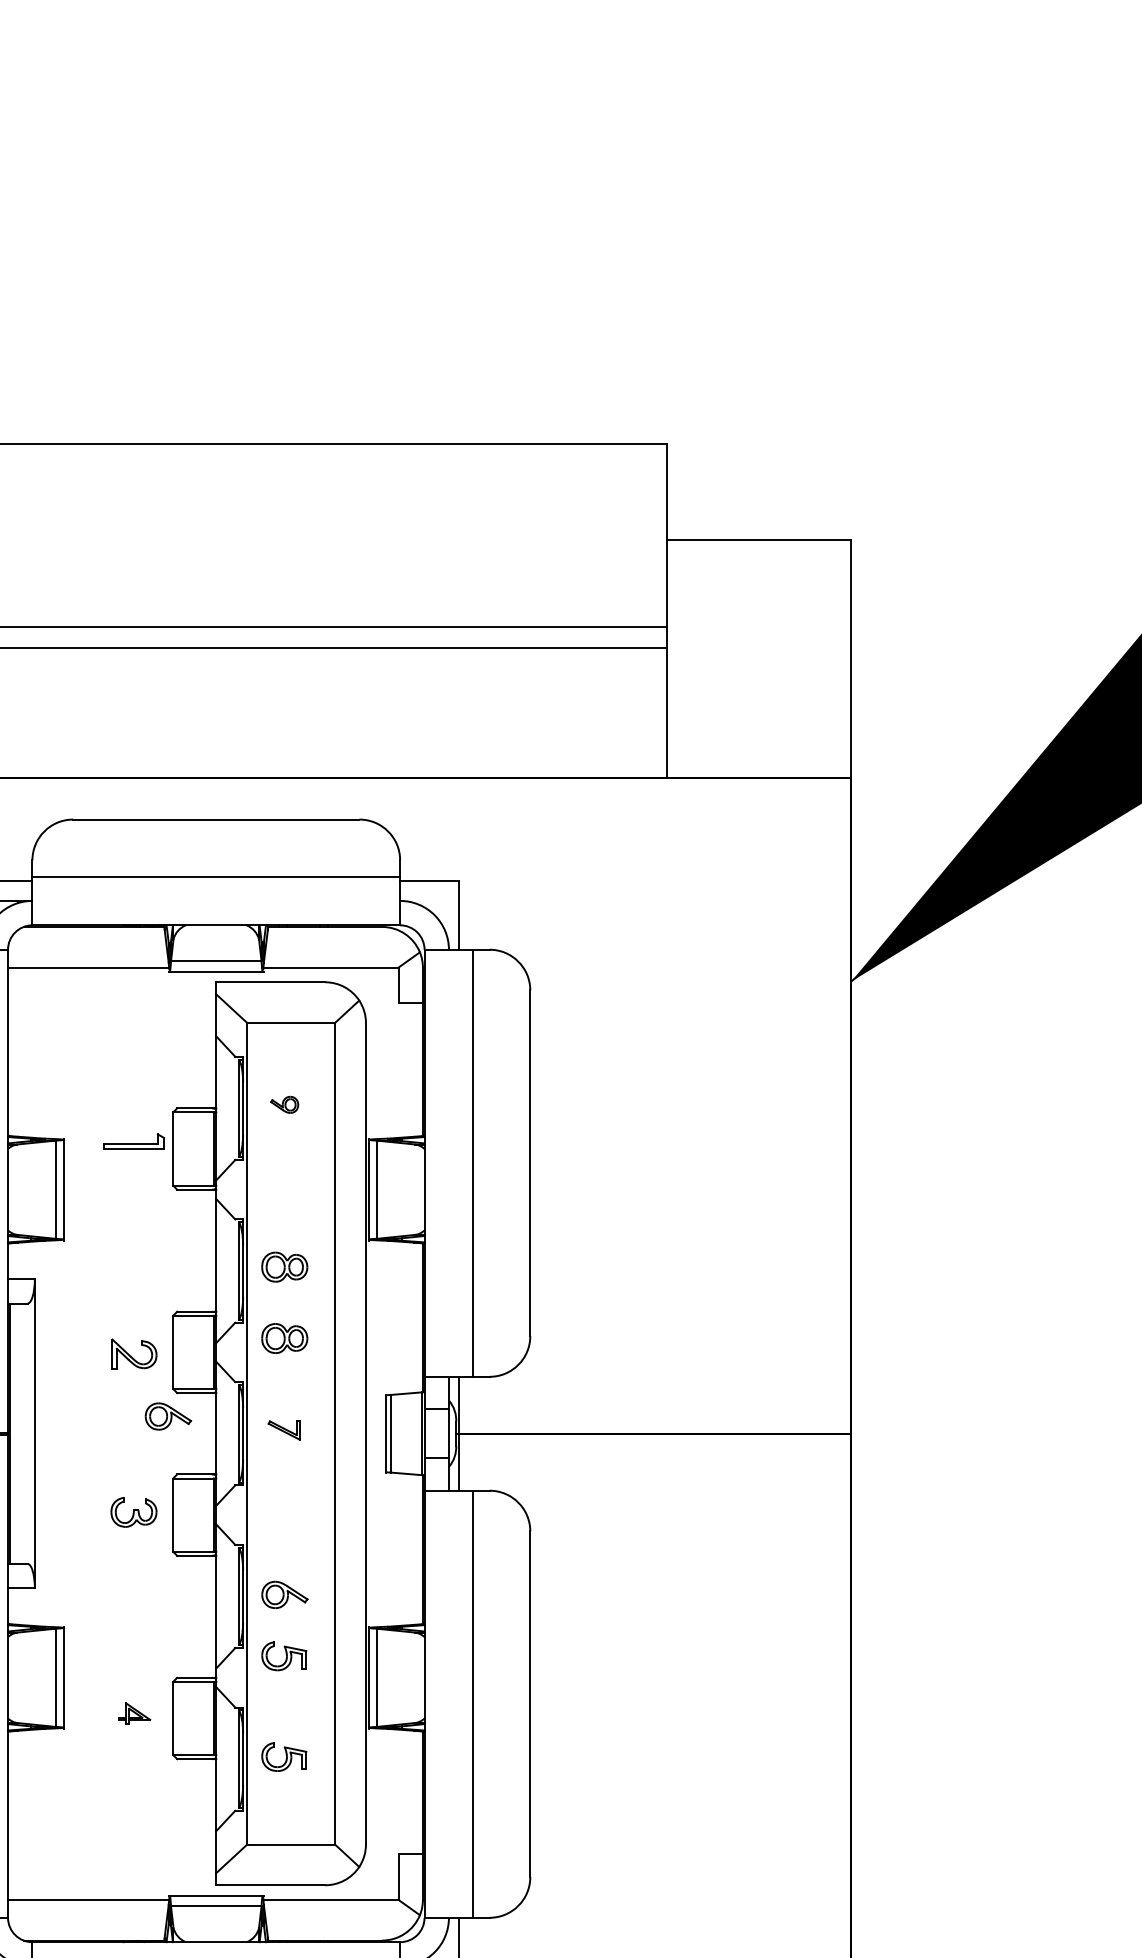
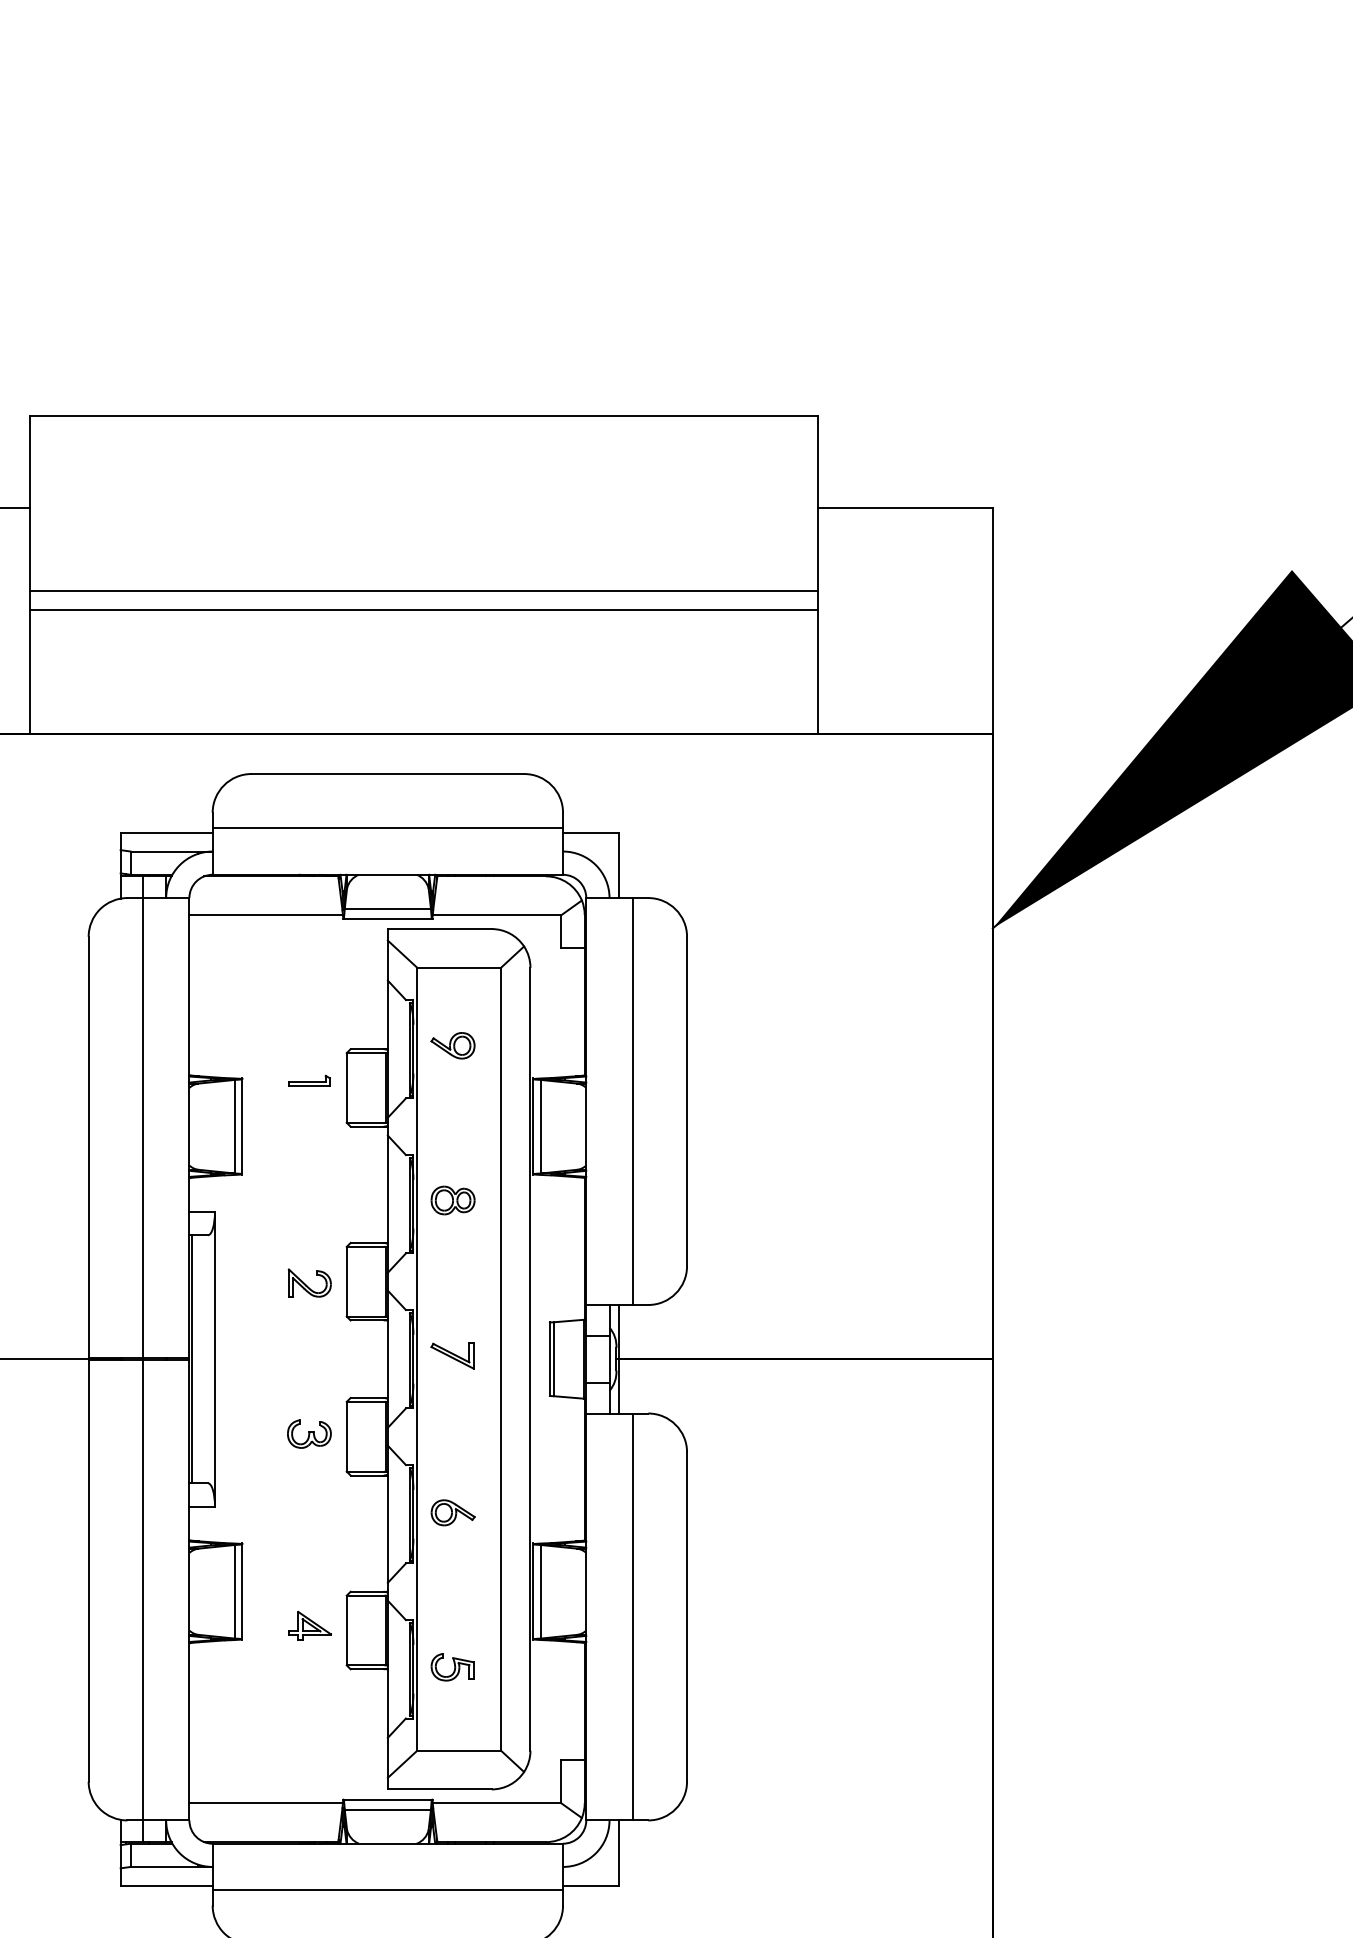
part: (284, 1104) -> (452, 1045), size x1.67
part: (134, 1141) -> (309, 1080), size x0.71
part: (284, 1338) -> (452, 1268), removed
part: (167, 1416) -> (341, 1342), removed
part: (284, 1429) -> (452, 1355), size x1.43
part: (284, 1656) -> (452, 1571), removed
part: (135, 1713) -> (310, 1625), size x1.43

